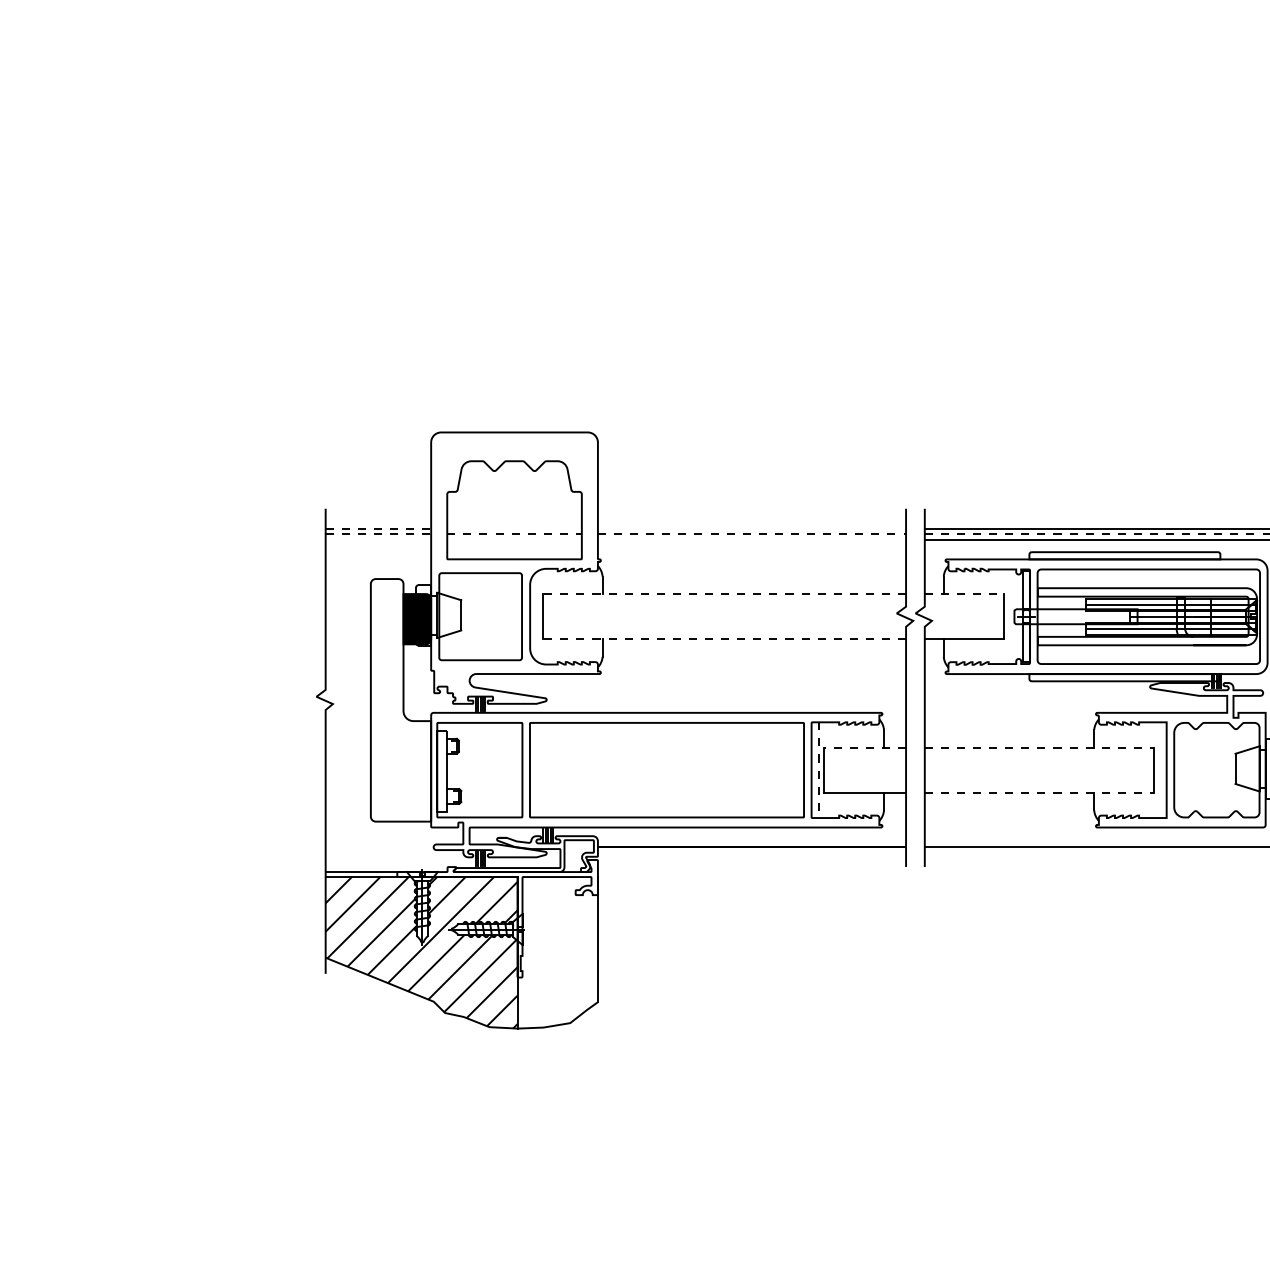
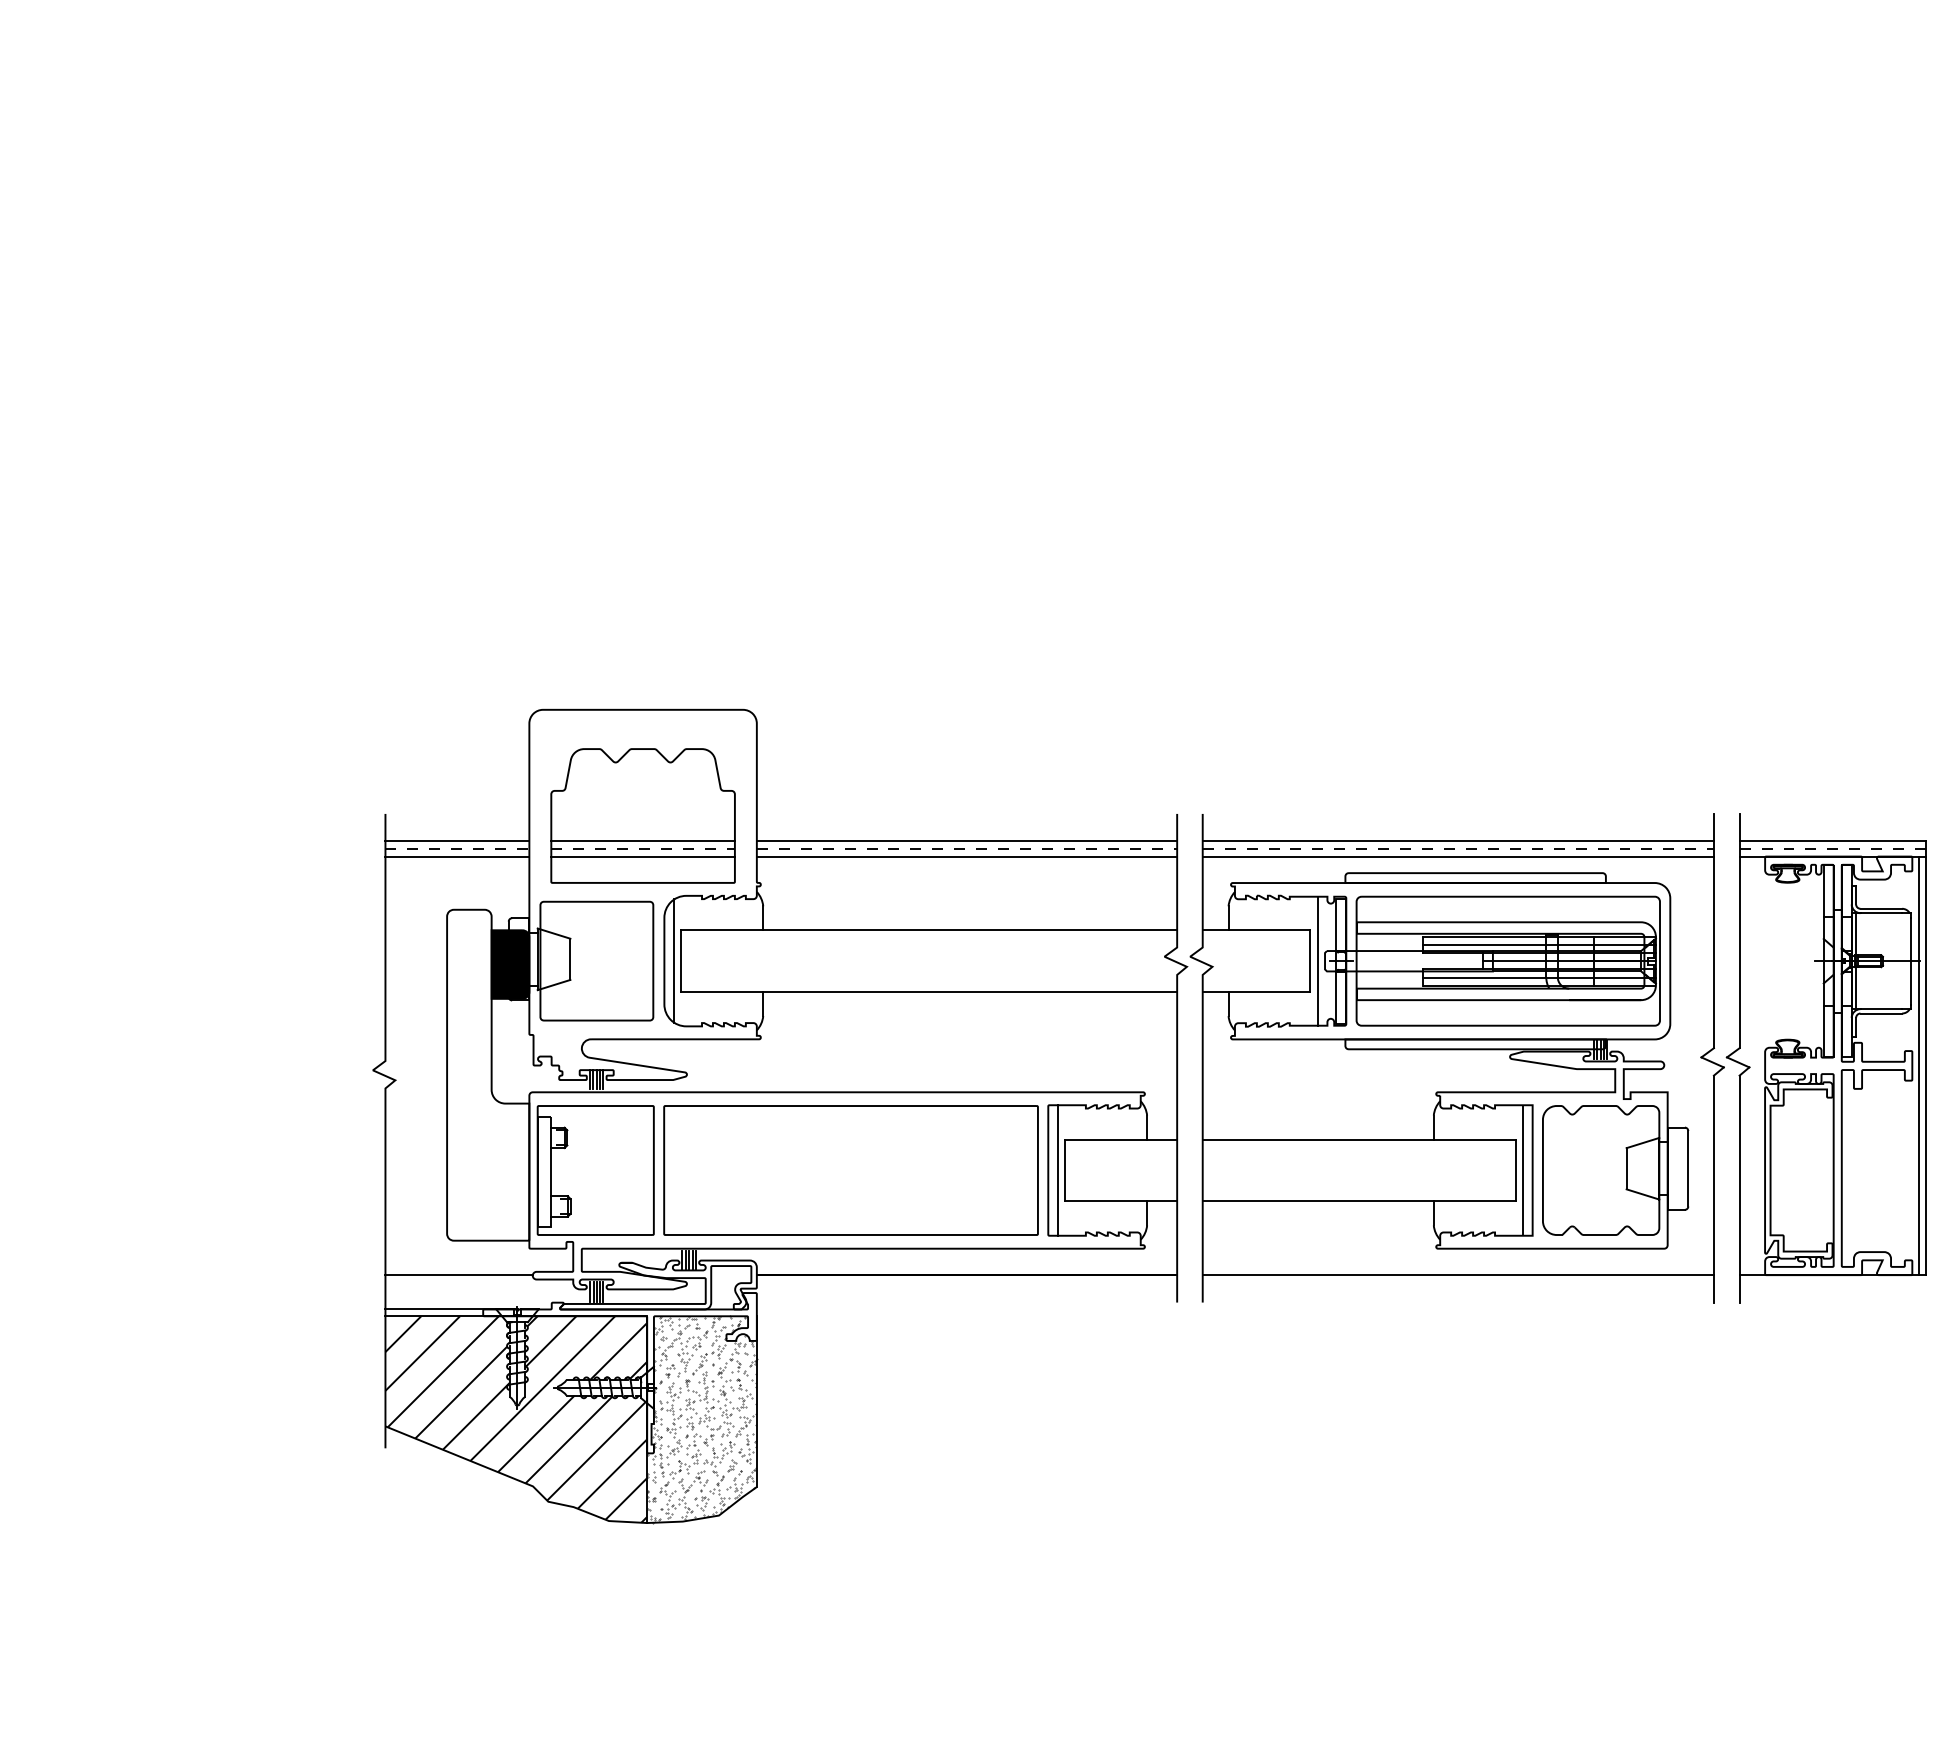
line: (378, 528) -> (457, 841), dashed -> solid
line: (514, 528) -> (642, 841), added
line: (751, 528) -> (966, 841), added
line: (378, 539) -> (457, 856), added
line: (514, 539) -> (642, 856), added
line: (751, 539) -> (966, 856), added
line: (724, 594) -> (929, 930), dashed -> solid
line: (964, 594) -> (1256, 930), dashed -> solid
line: (537, 616) -> (674, 960), added
line: (1008, 616) -> (1317, 960), added
line: (724, 639) -> (929, 992), dashed -> solid
line: (865, 747) -> (1121, 1139), dashed -> solid
line: (1039, 747) -> (1359, 1139), dashed -> solid
line: (819, 770) -> (1058, 1171), dashed -> solid
line: (1159, 770) -> (1522, 1170), added
line: (1039, 792) -> (1359, 1201), dashed -> solid
line: (379, 847) -> (458, 1275), added
hatch: (557, 952) -> (701, 1419), added

